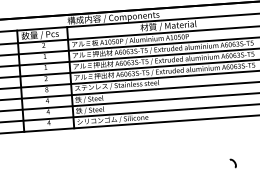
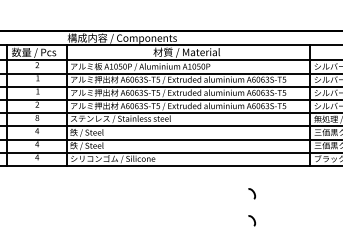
curve: (231, 139) -> (252, 192), added

